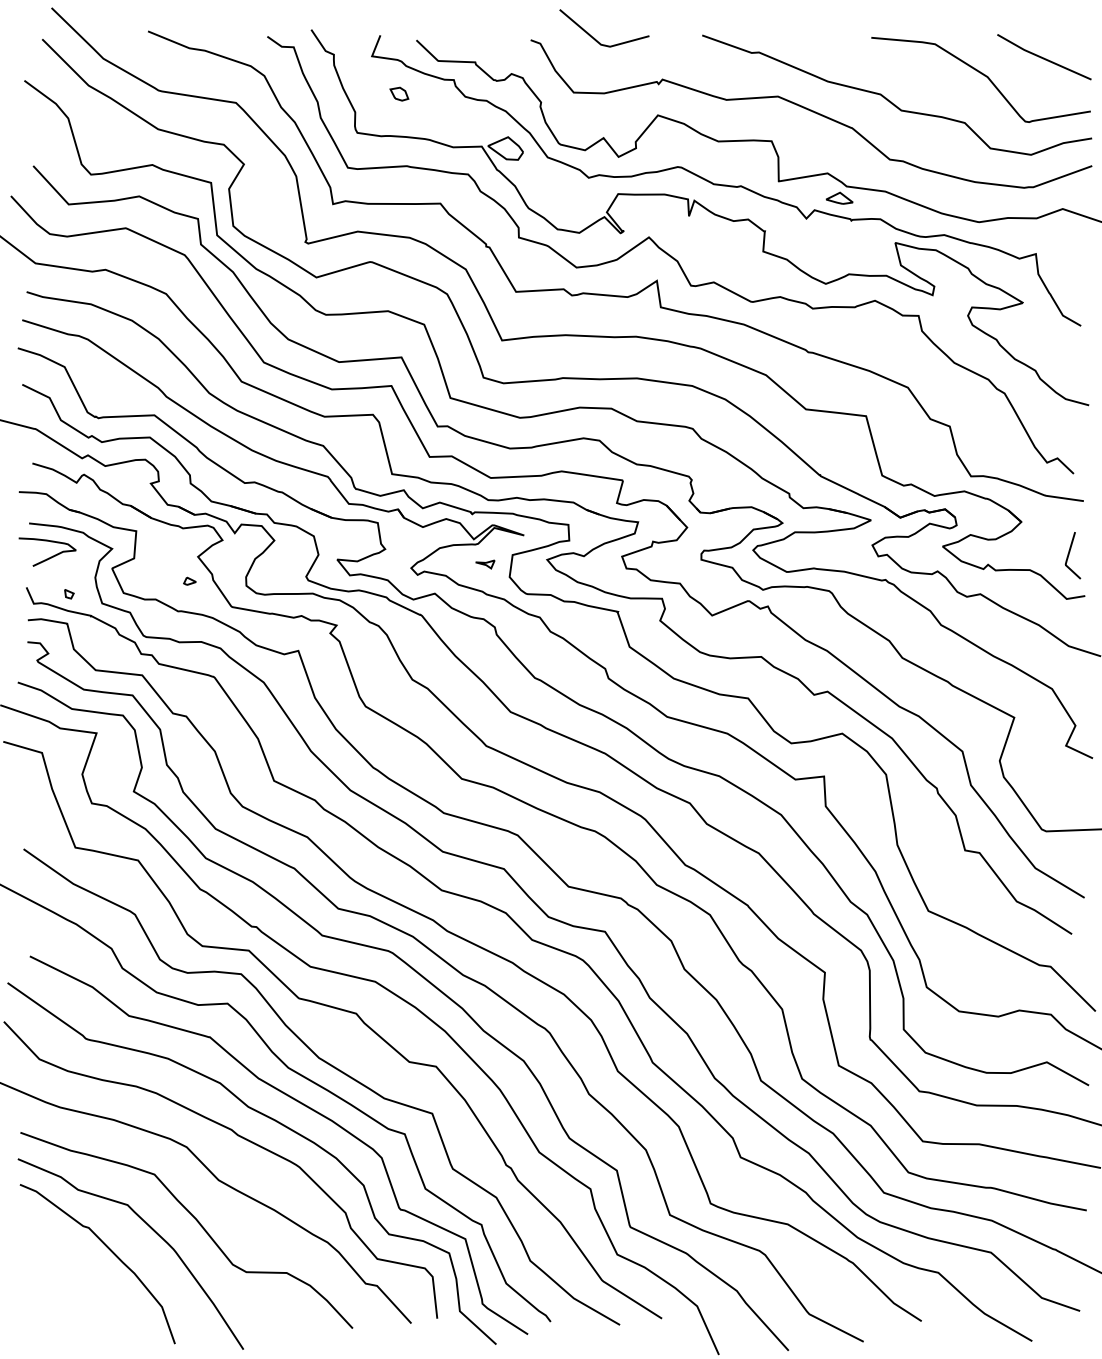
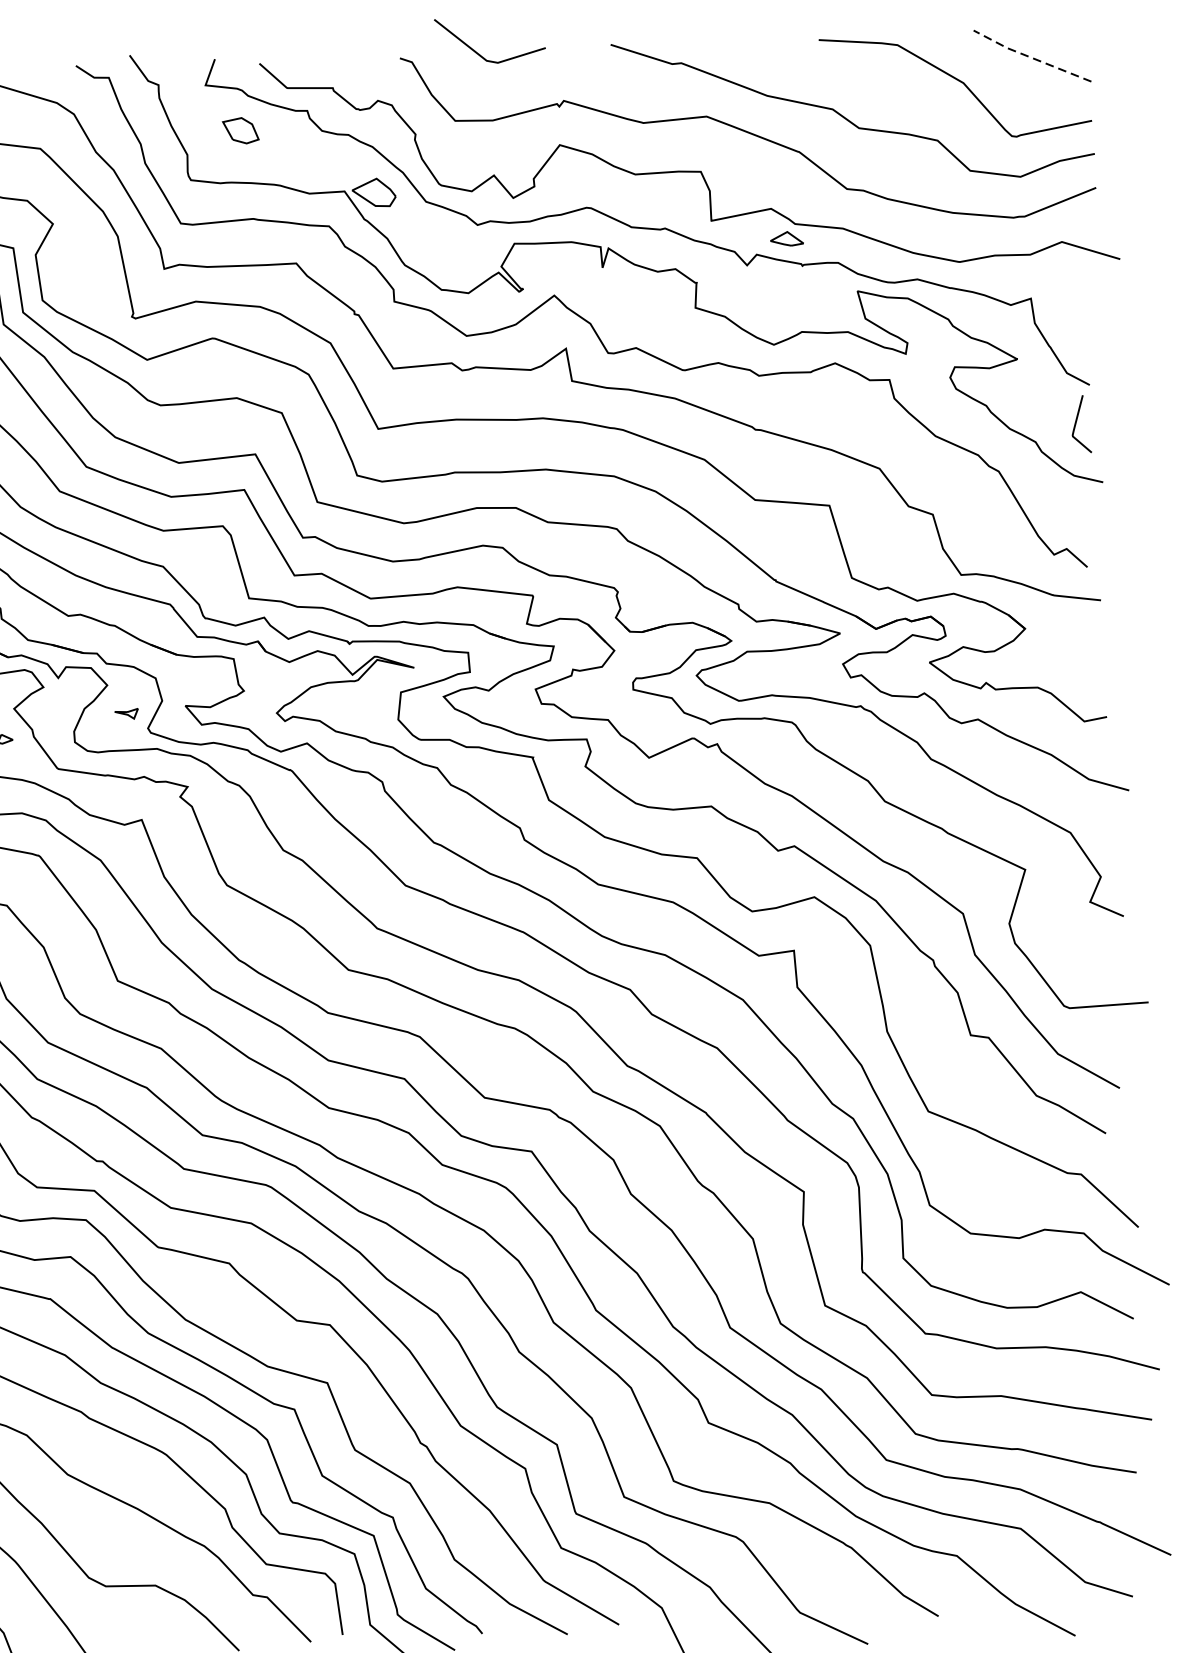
line: (1043, 58) -> (1031, 57), solid -> dashed
part: (399, 93) -> (240, 129), size x1.6
curve: (1069, 555) -> (1076, 424), moved
part: (485, 564) -> (126, 714), moved

